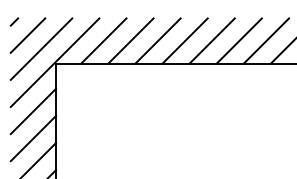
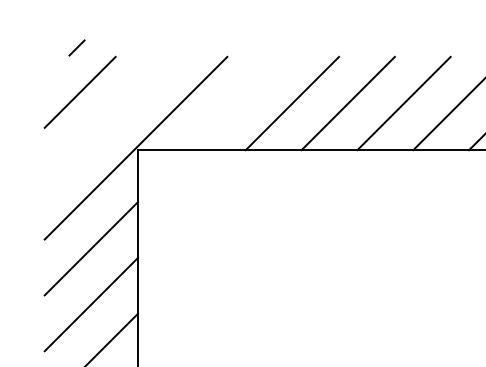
line: (14, 21) -> (77, 46), moved
line: (103, 40) -> (235, 102), removed
line: (41, 48) -> (108, 118), removed

